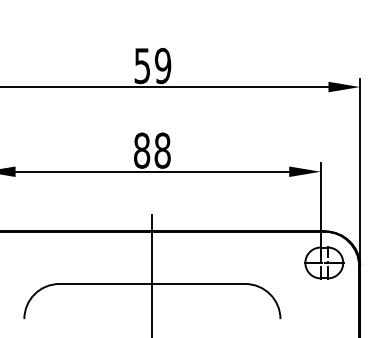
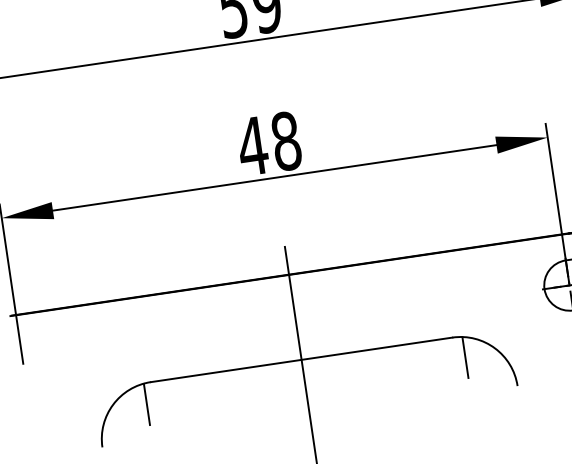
text: (141, 150) -> (251, 146), 88 -> 48
line: (55, 296) -> (147, 403), added
line: (251, 296) -> (465, 356), added

